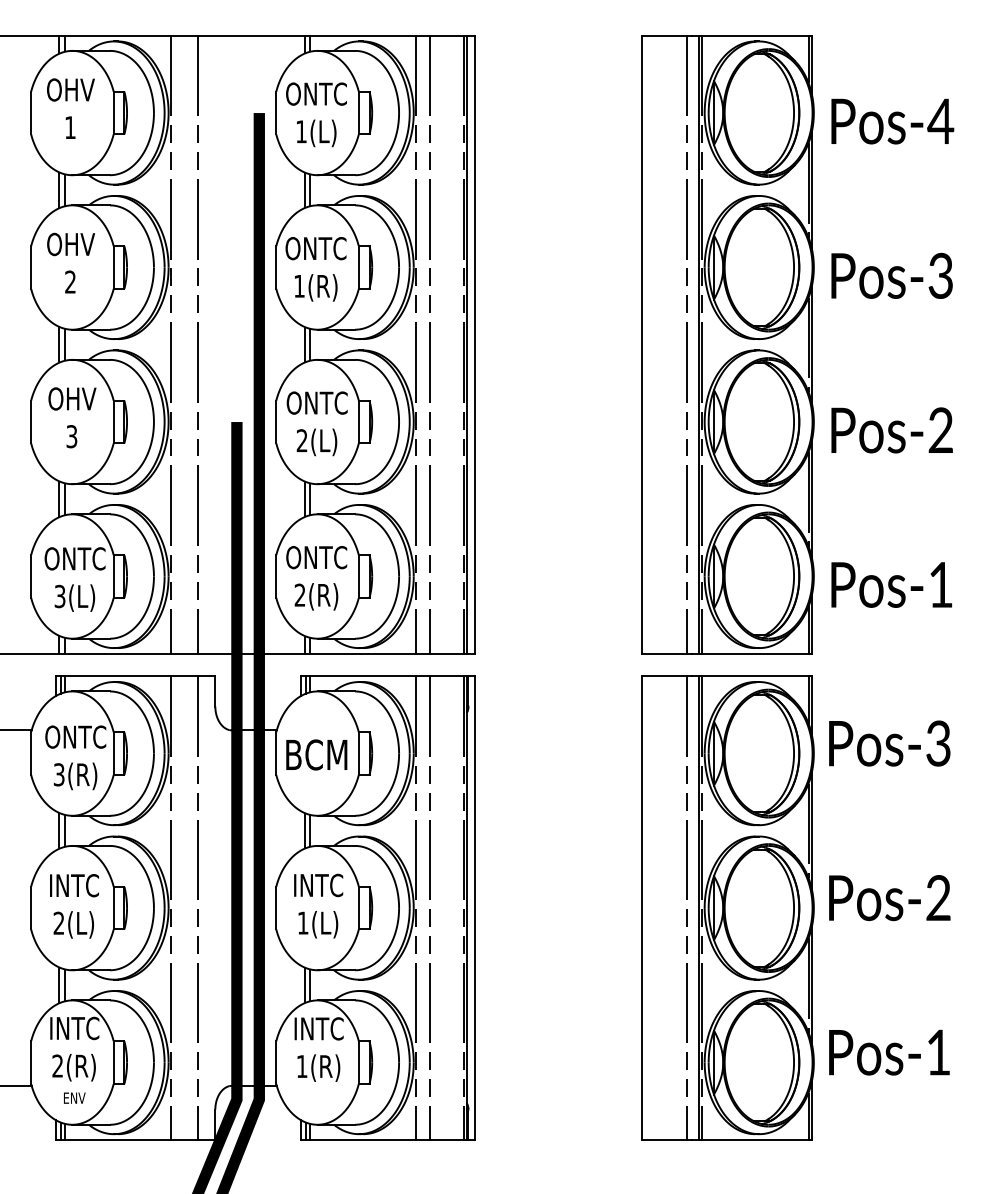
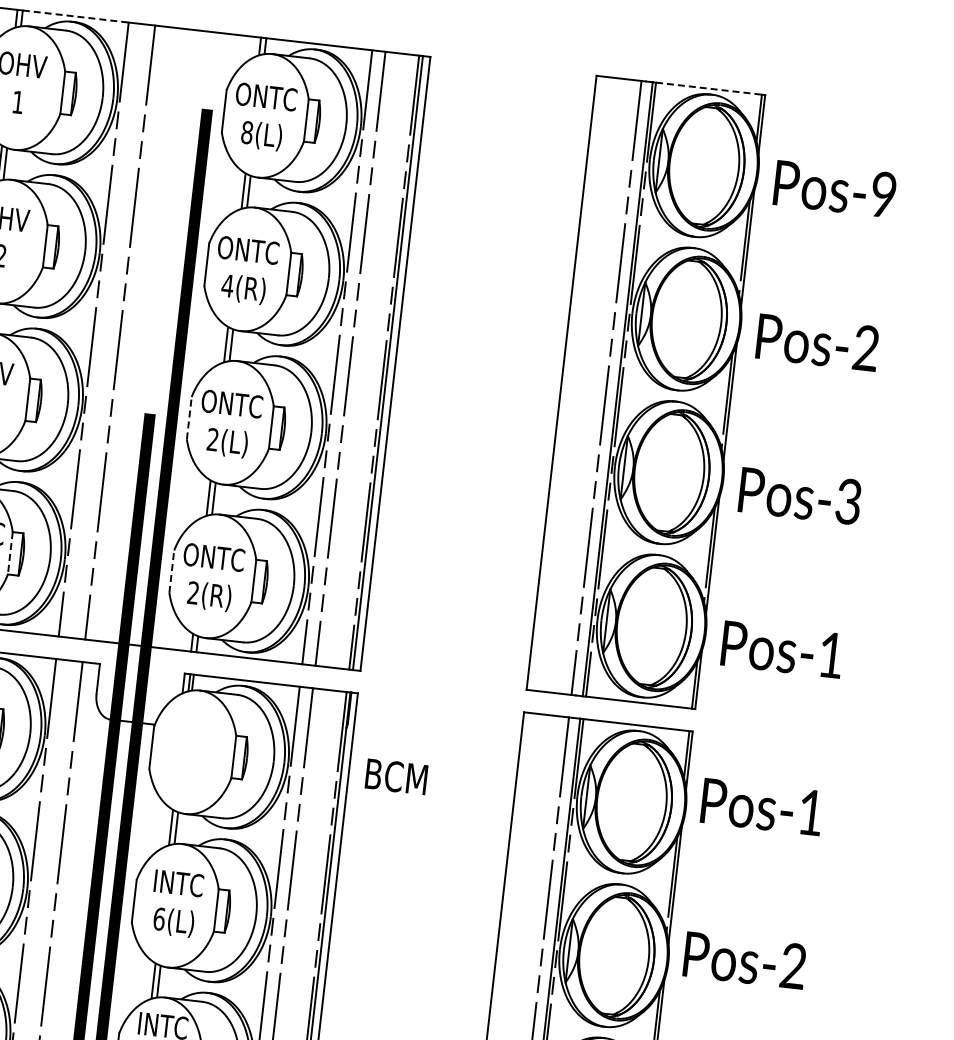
line: (118, 35) -> (76, 16), solid -> dashed
line: (755, 35) -> (709, 88), solid -> dashed
text: (940, 120) -> (883, 193), Pos-4 -> Pos-9
text: (301, 131) -> (247, 132), 1(L) -> 8(L)
text: (940, 276) -> (865, 348), Pos-3 -> Pos-2
text: (299, 286) -> (227, 286), 1(R) -> 4(R)
line: (276, 421) -> (189, 417), solid -> dashed
text: (940, 430) -> (848, 501), Pos-2 -> Pos-3
line: (276, 576) -> (172, 571), solid -> dashed
line: (113, 577) -> (9, 554), solid -> dashed
text: (938, 743) -> (810, 812), Pos-3 -> Pos-1
text: (316, 754) -> (396, 776), moved
text: (302, 922) -> (158, 918), 1(L) -> 6(L)

